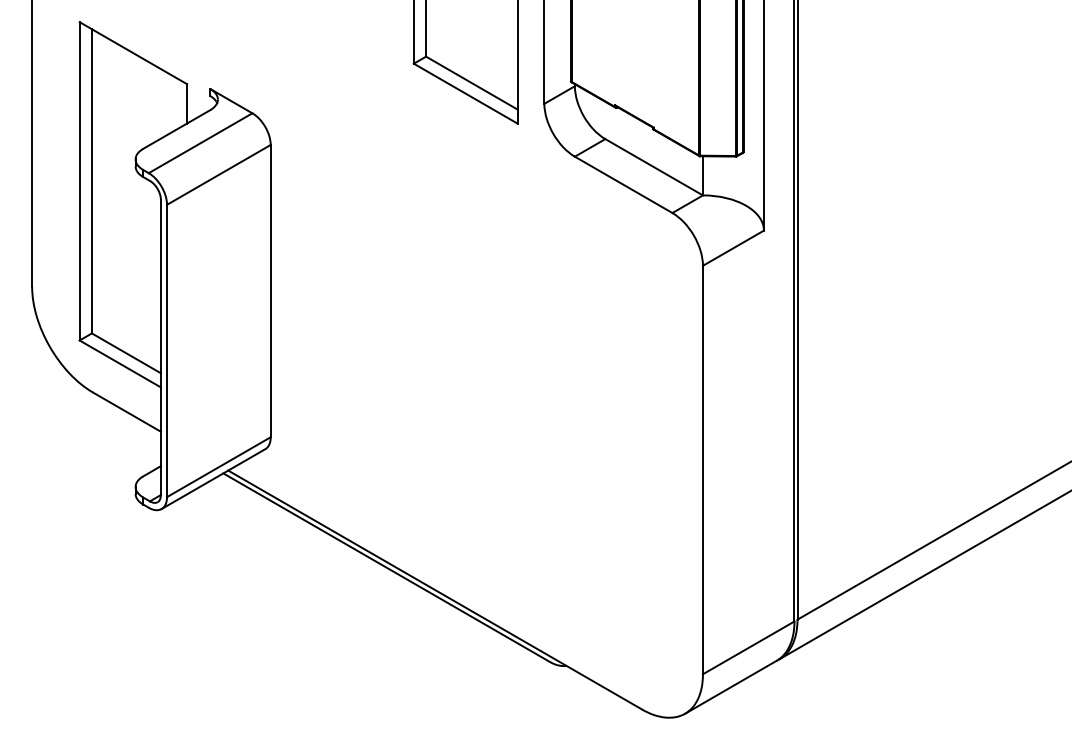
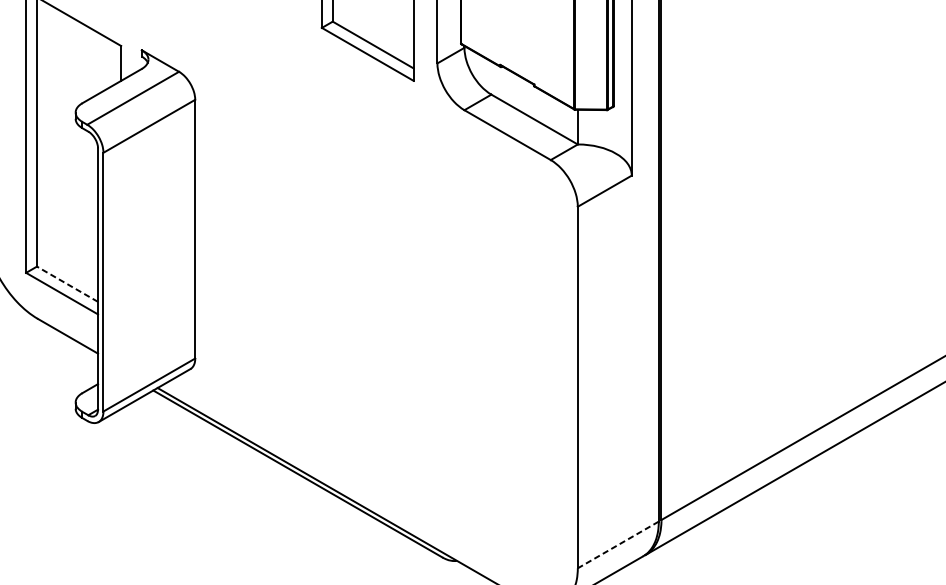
line: (126, 353) -> (67, 284), solid -> dashed
line: (748, 647) -> (618, 544), solid -> dashed

